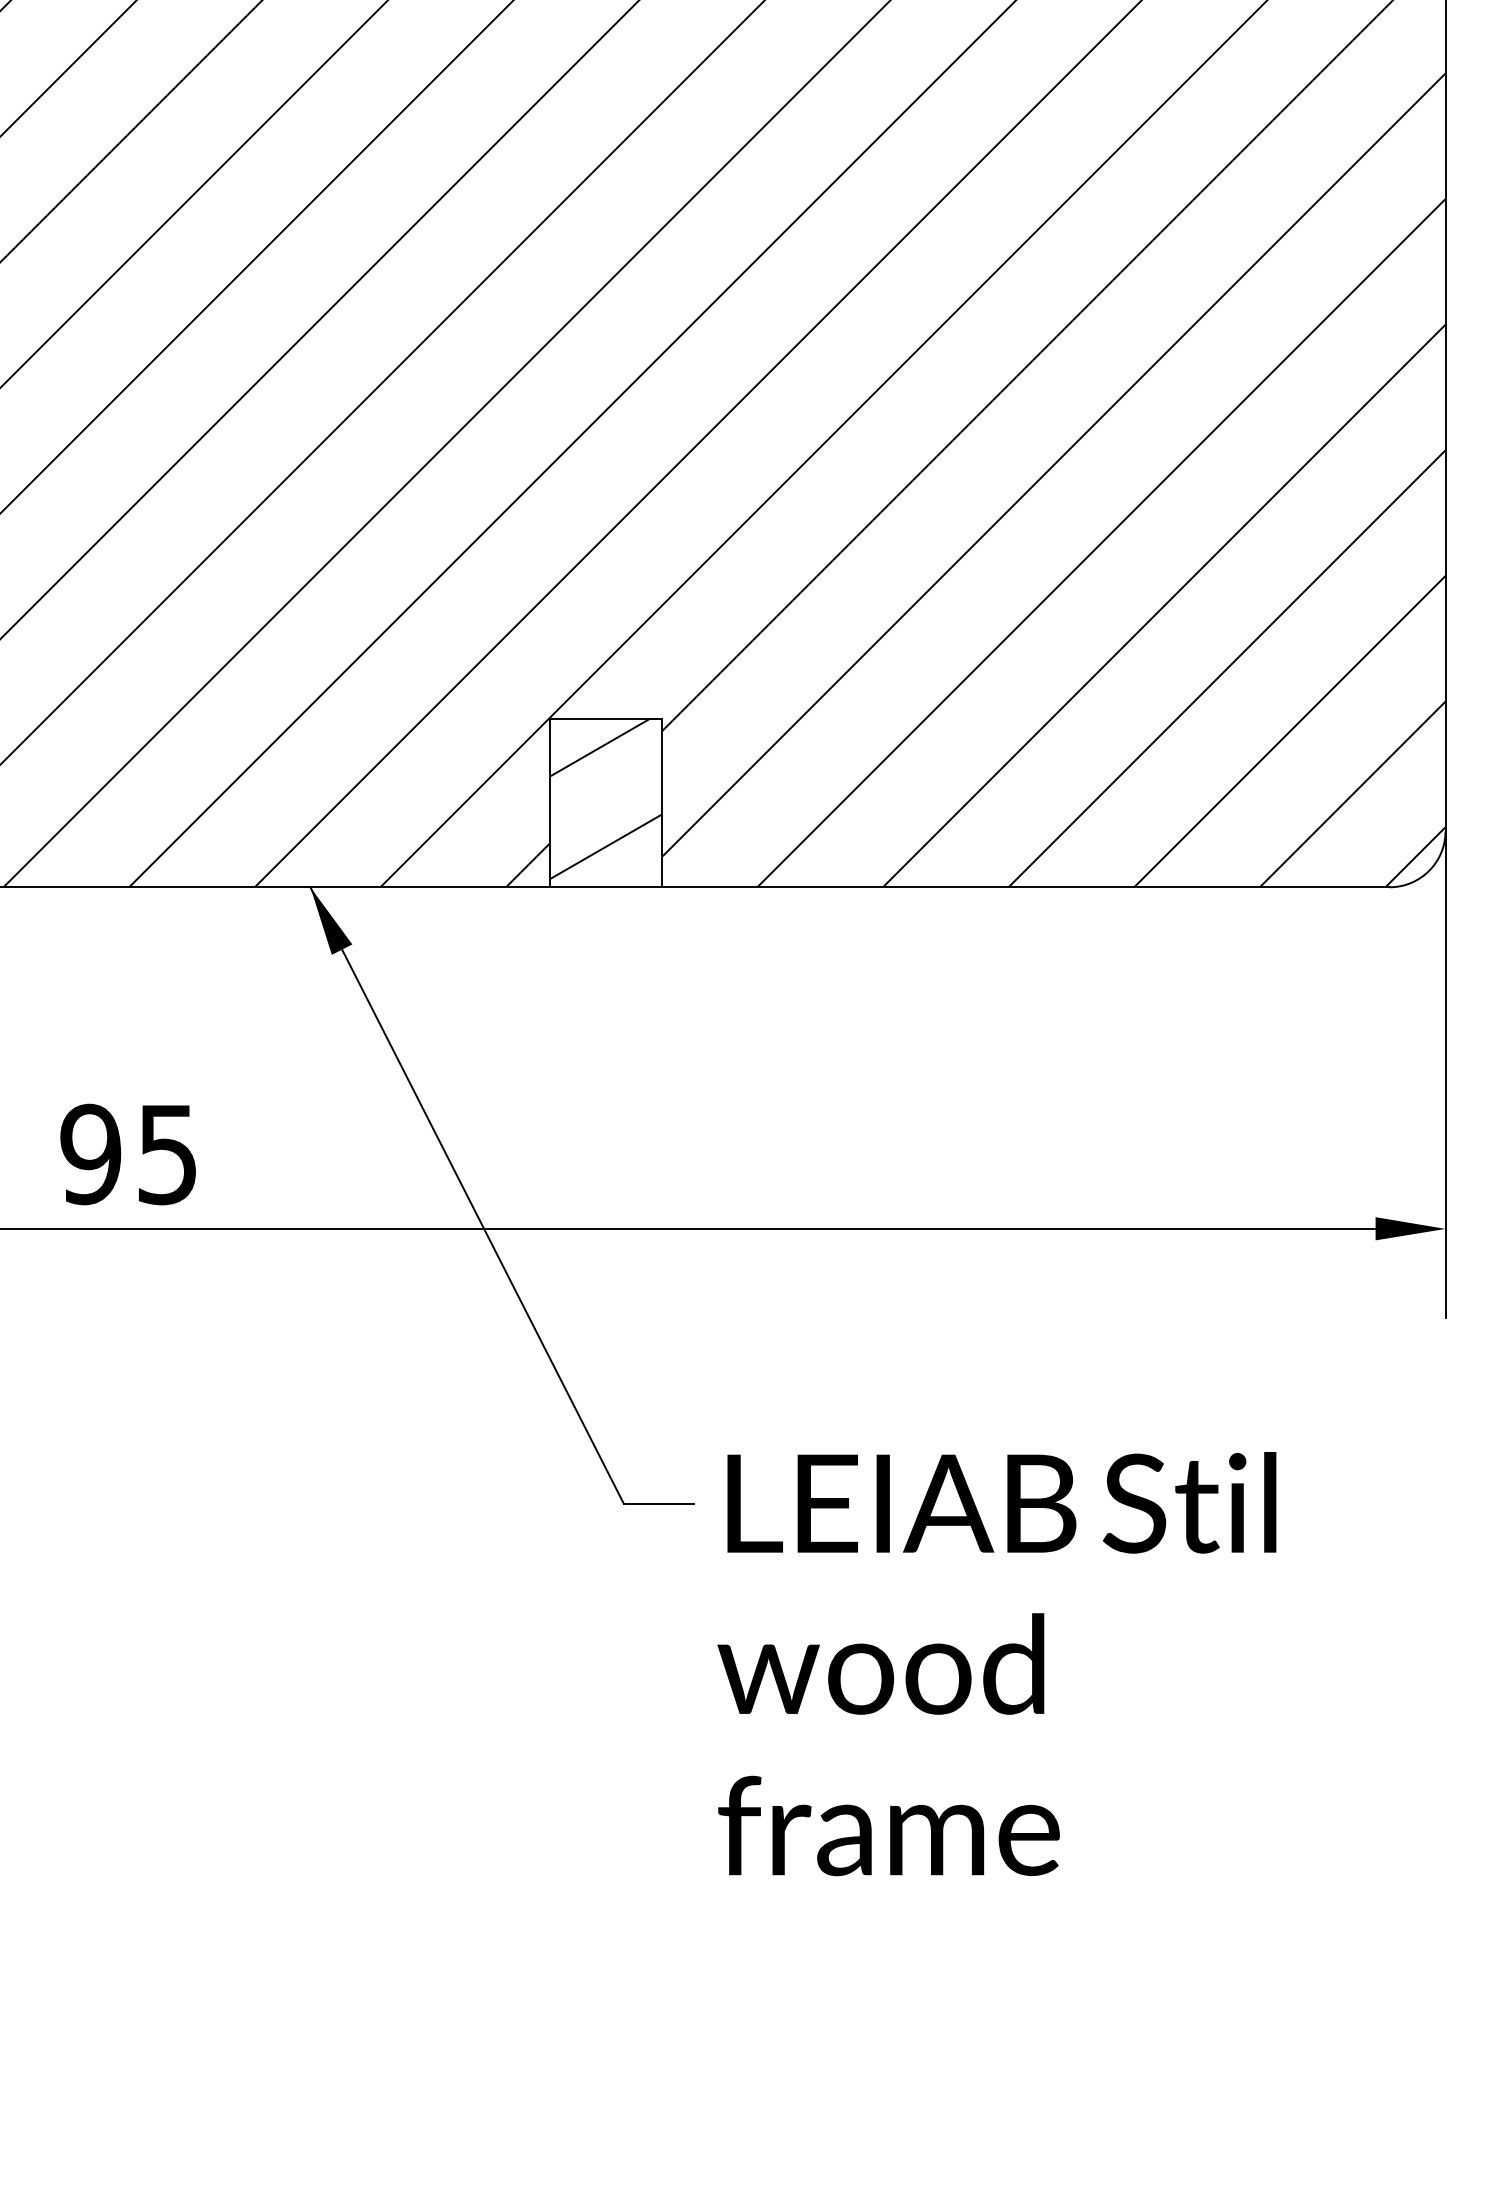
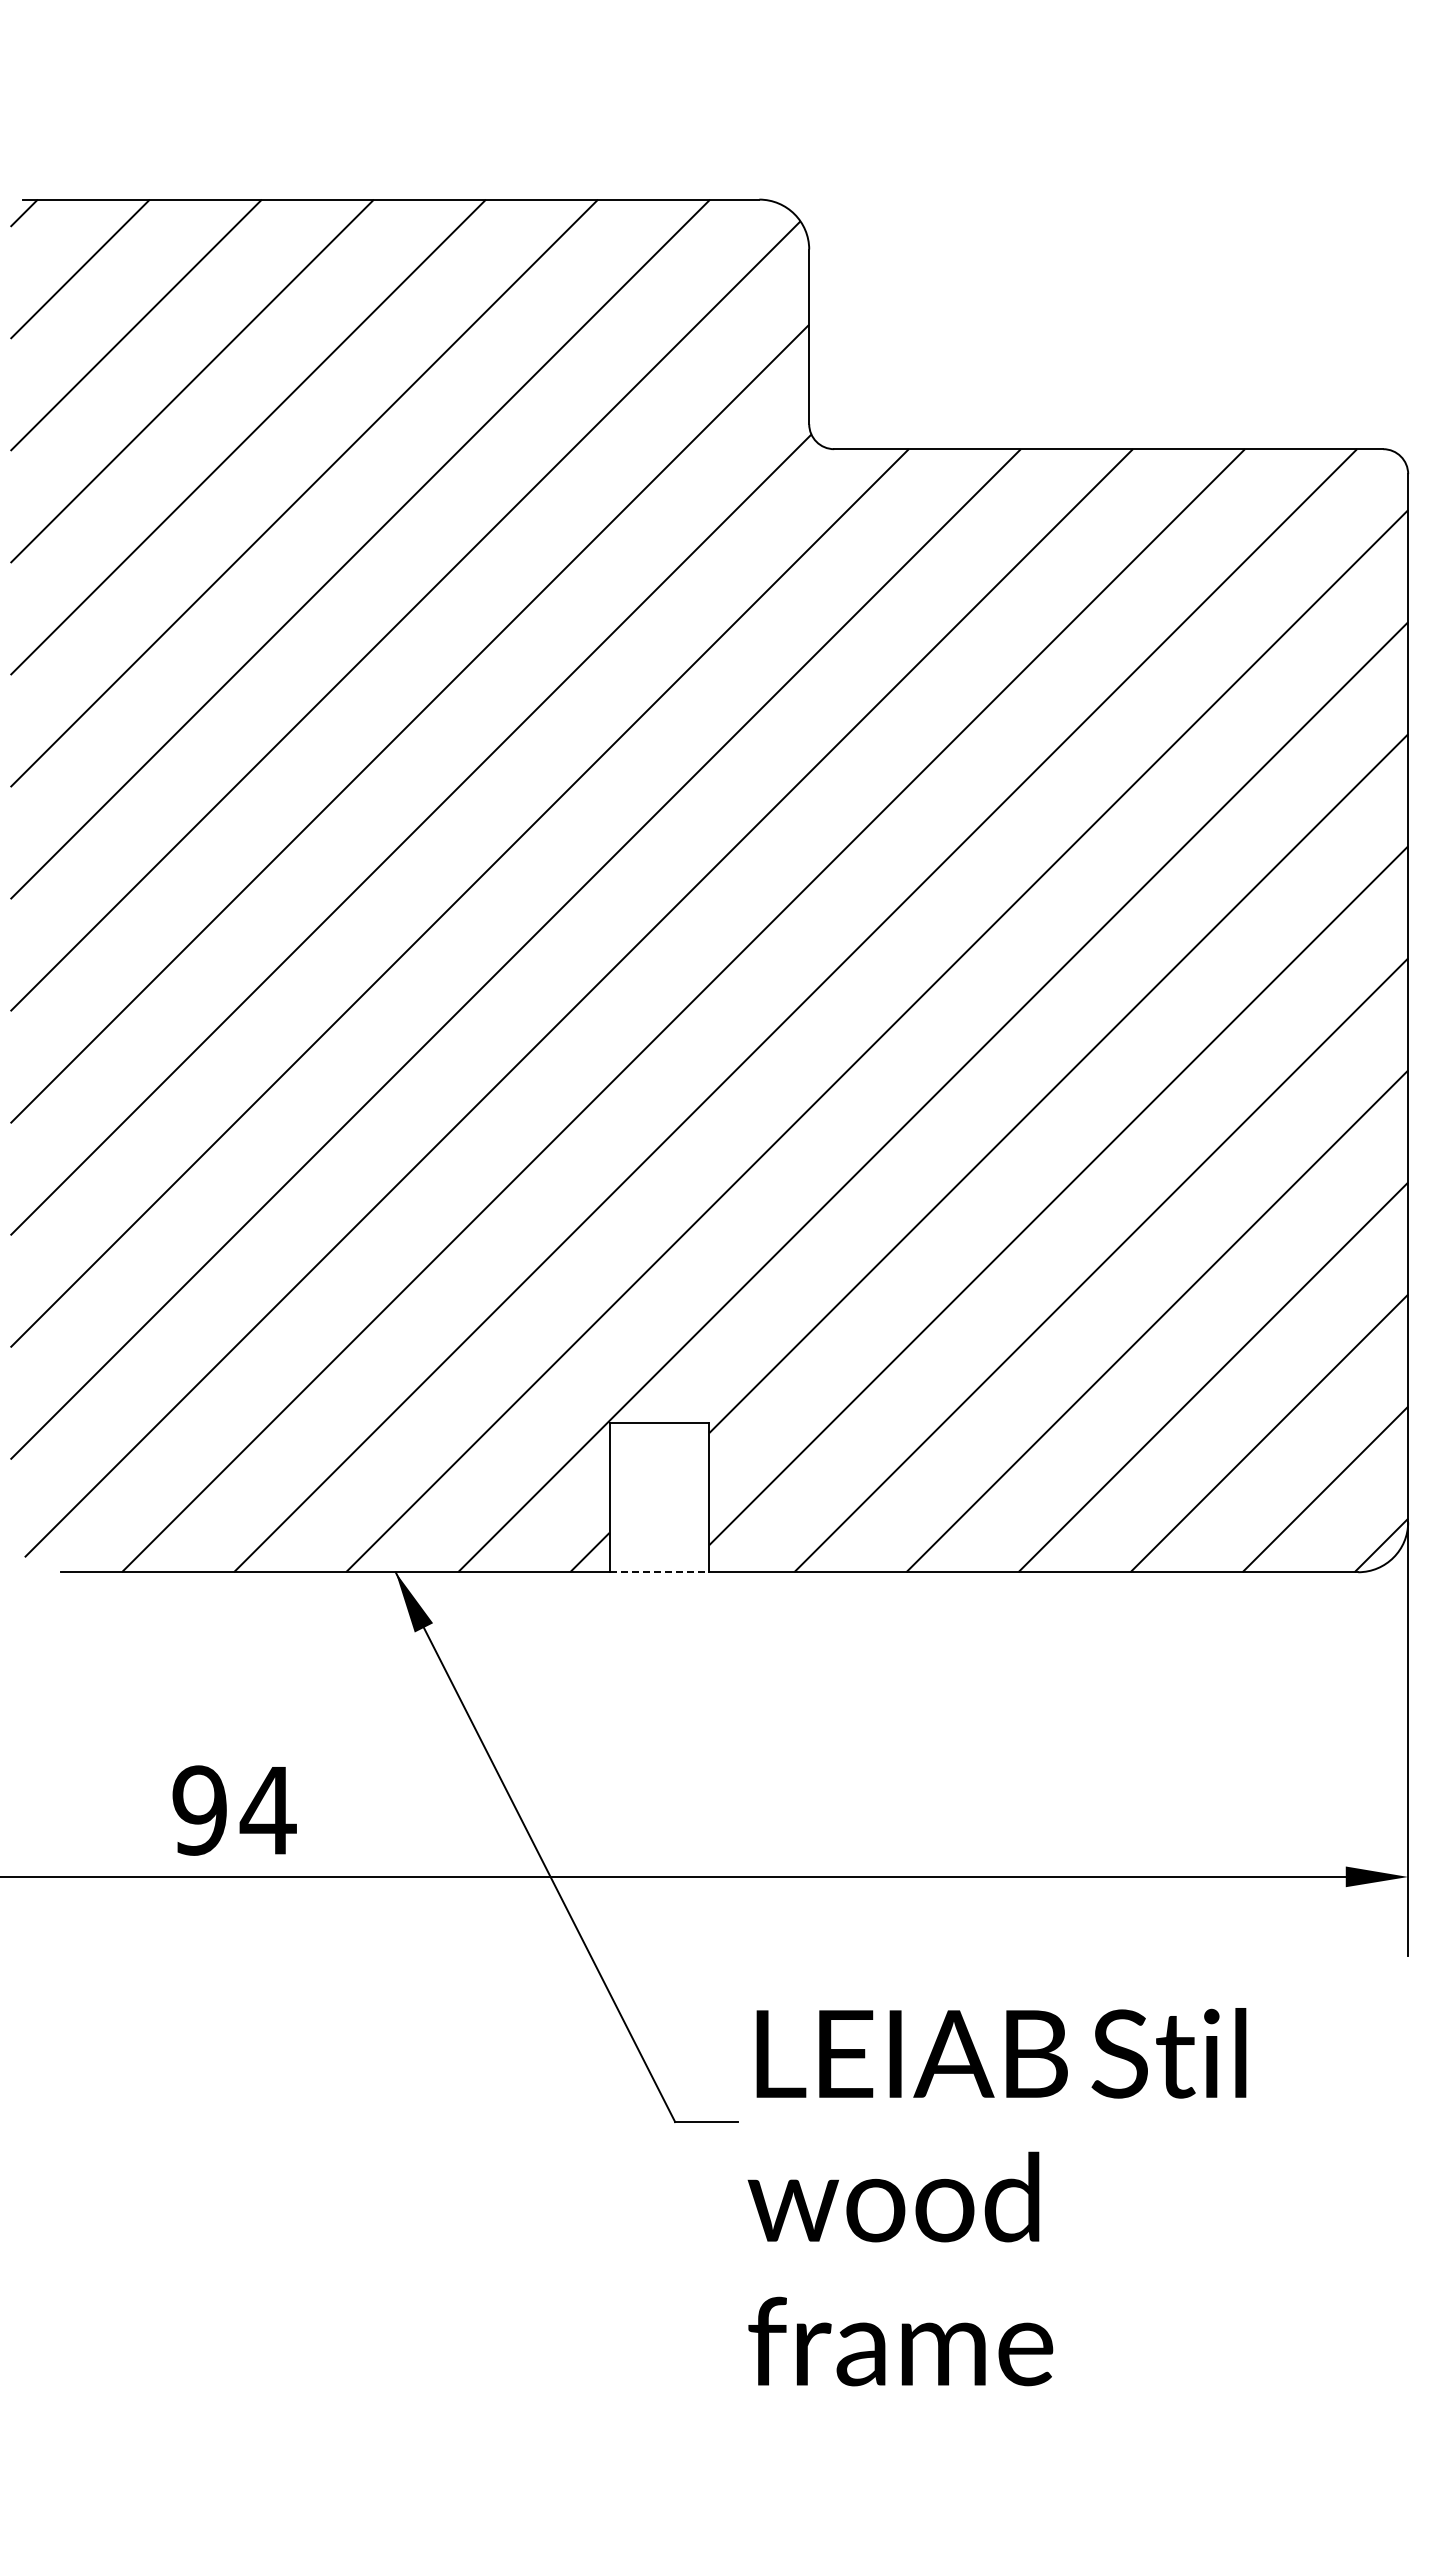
hatch: (606, 798) -> (659, 1493), removed
line: (606, 887) -> (659, 1572), solid -> dashed
text: (166, 1155) -> (267, 1811), 95 -> 94
text: (996, 1664) -> (996, 2197), moved

